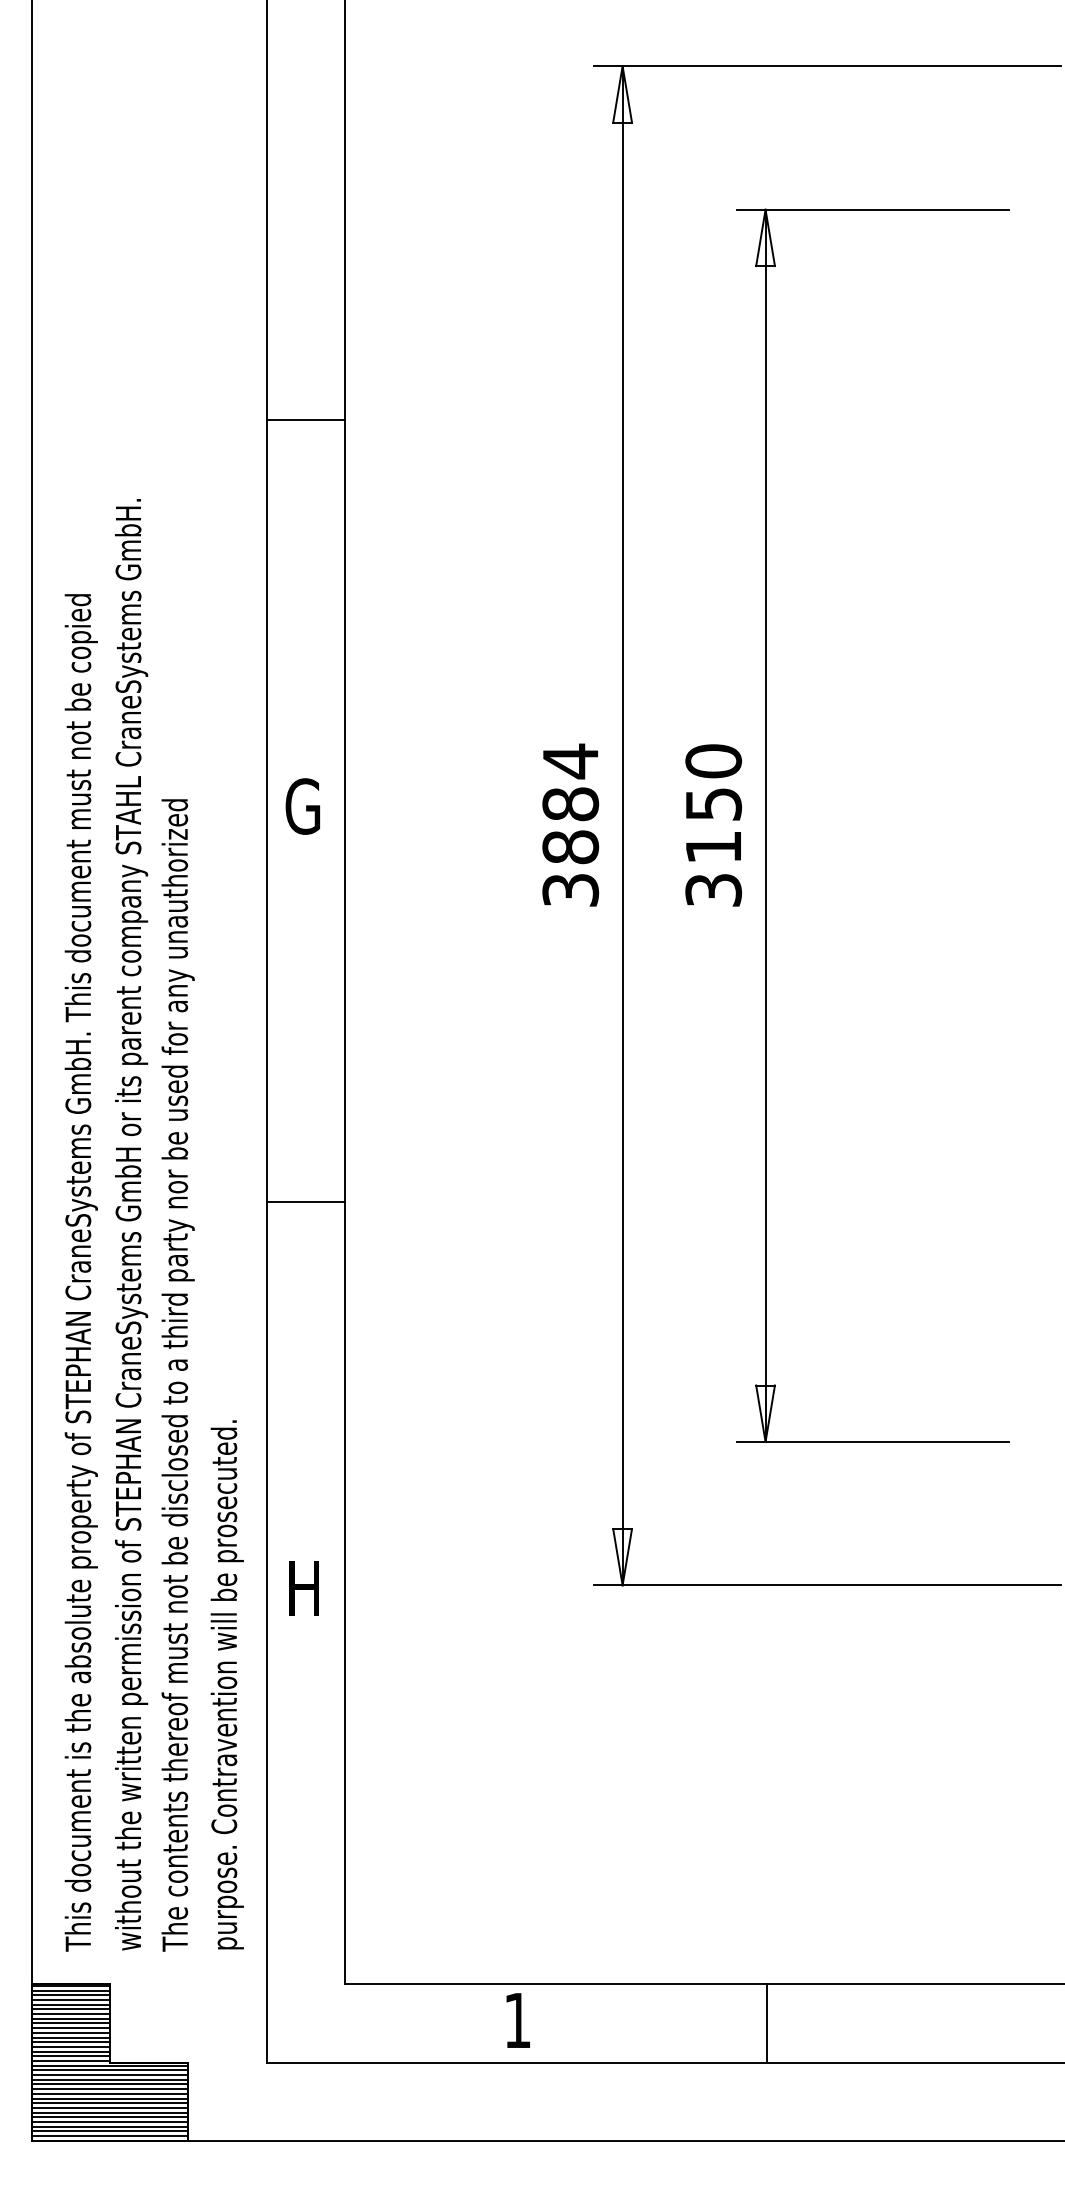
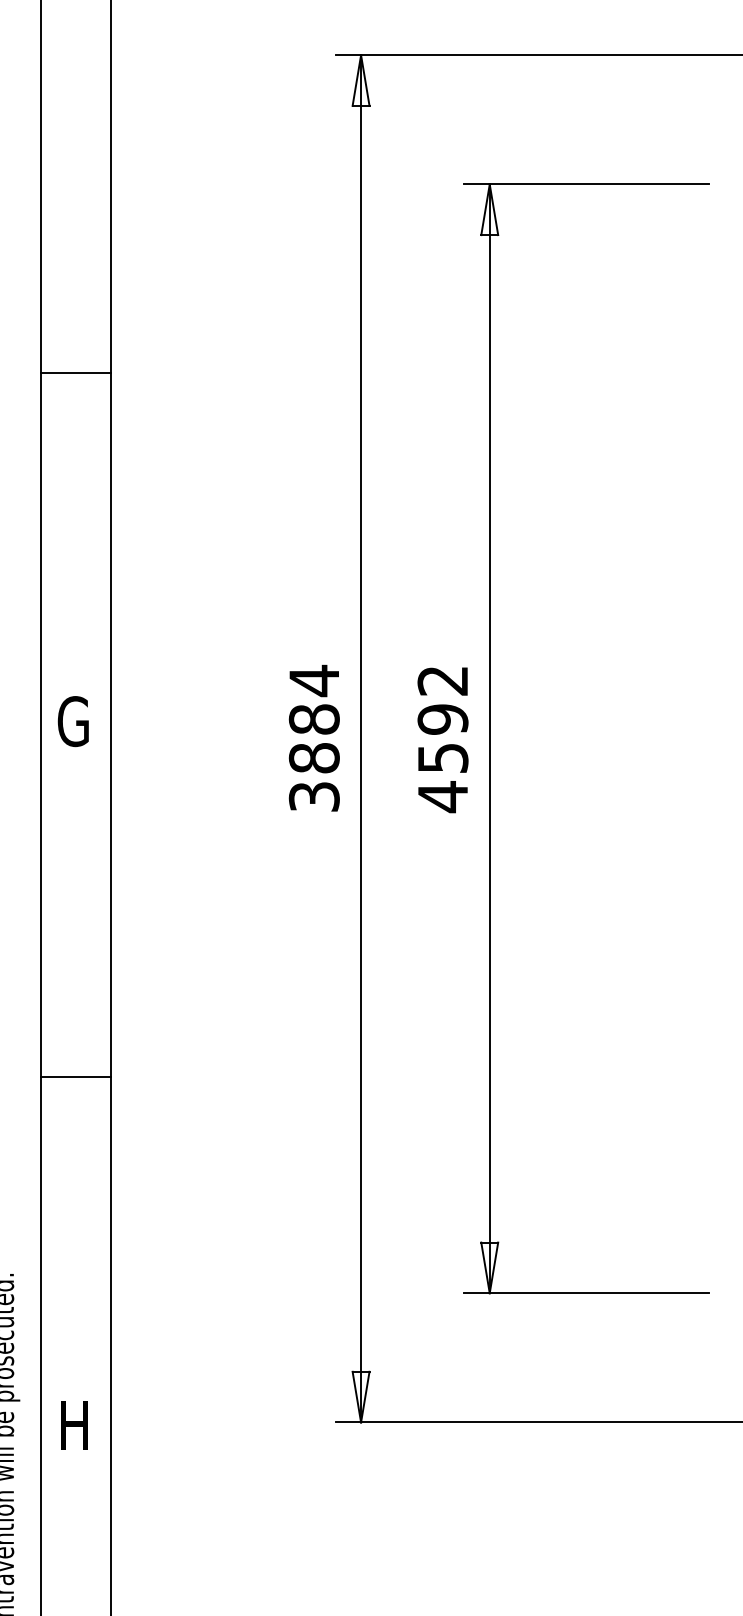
text: (713, 826) -> (442, 739), 3150 -> 4592

